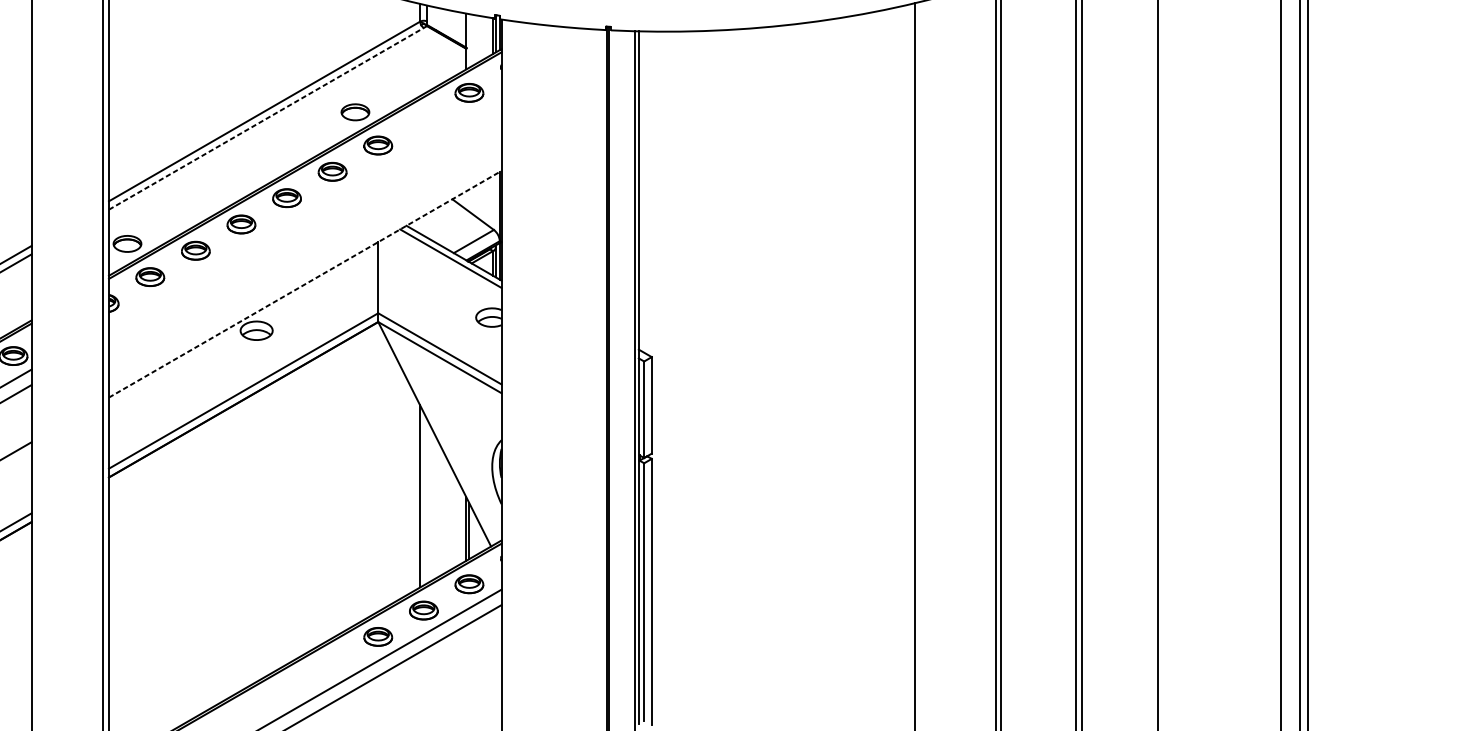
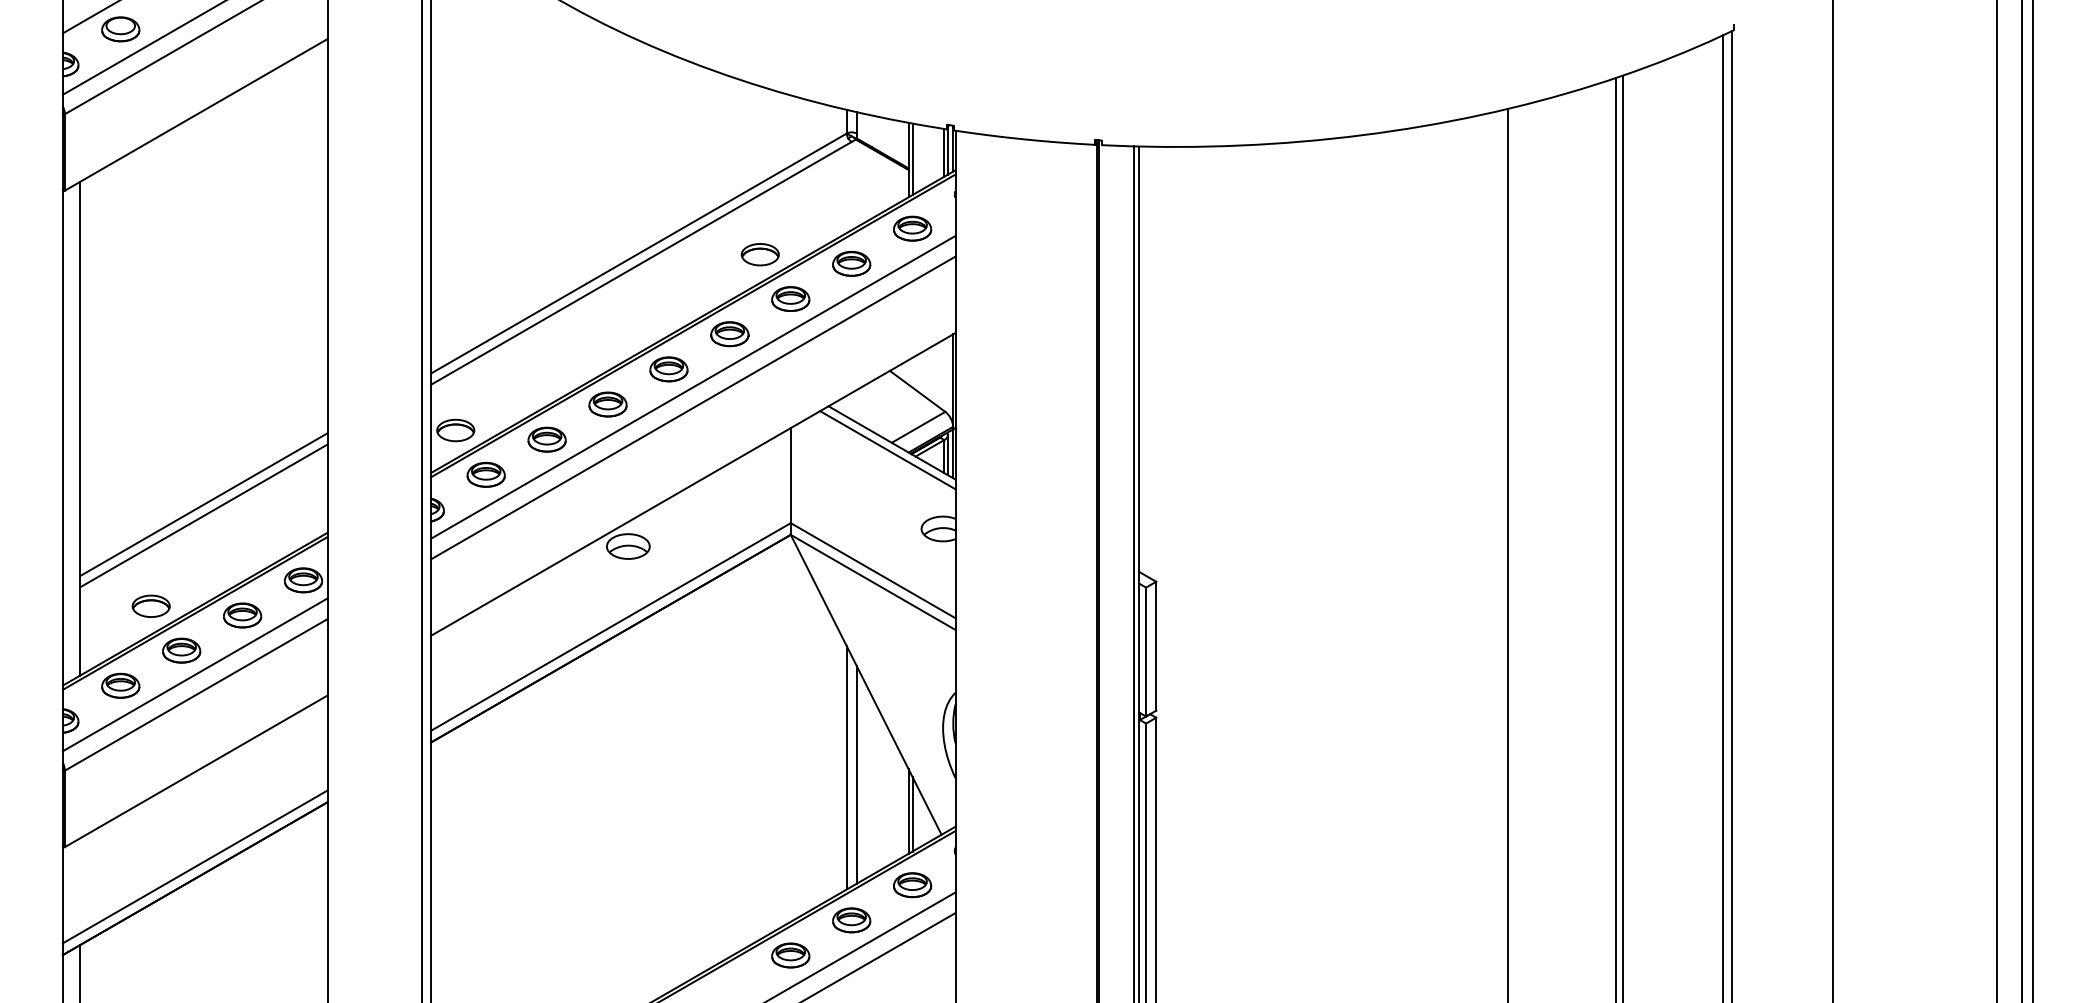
line: (469, 41) -> (912, 159), added
line: (266, 118) -> (641, 263), dashed -> solid
part: (423, 118) -> (851, 263), added
line: (305, 210) -> (693, 386), added
line: (305, 226) -> (693, 407), added
line: (305, 284) -> (693, 484), dashed -> solid
line: (427, 501) -> (856, 774), added

